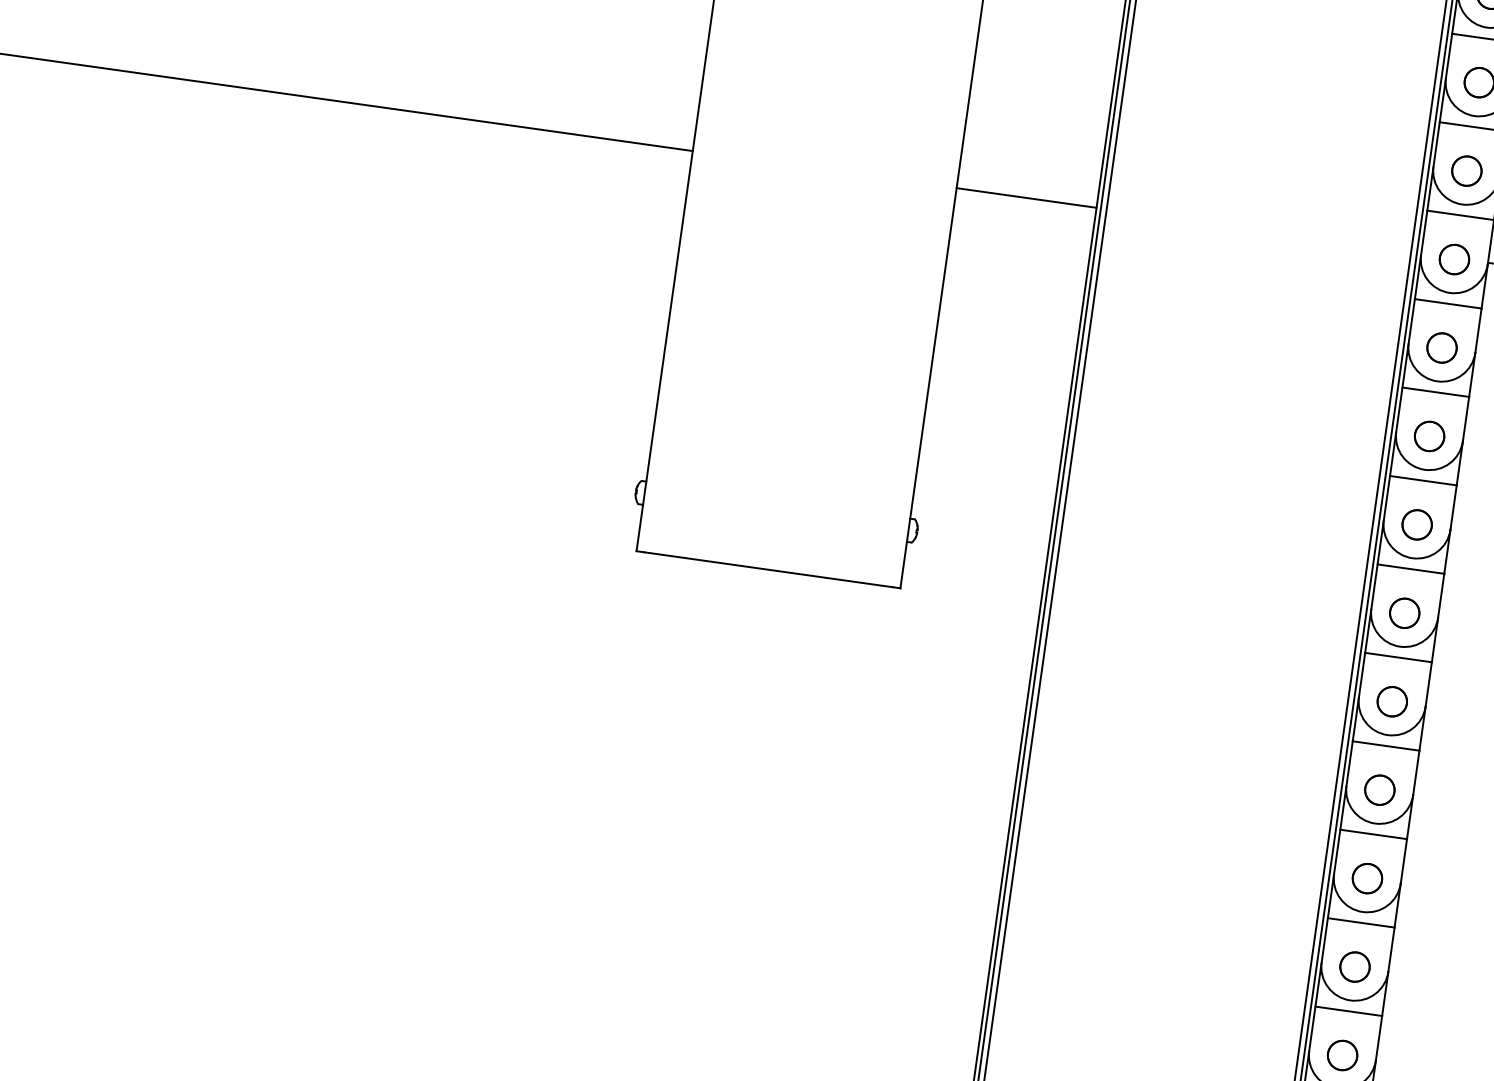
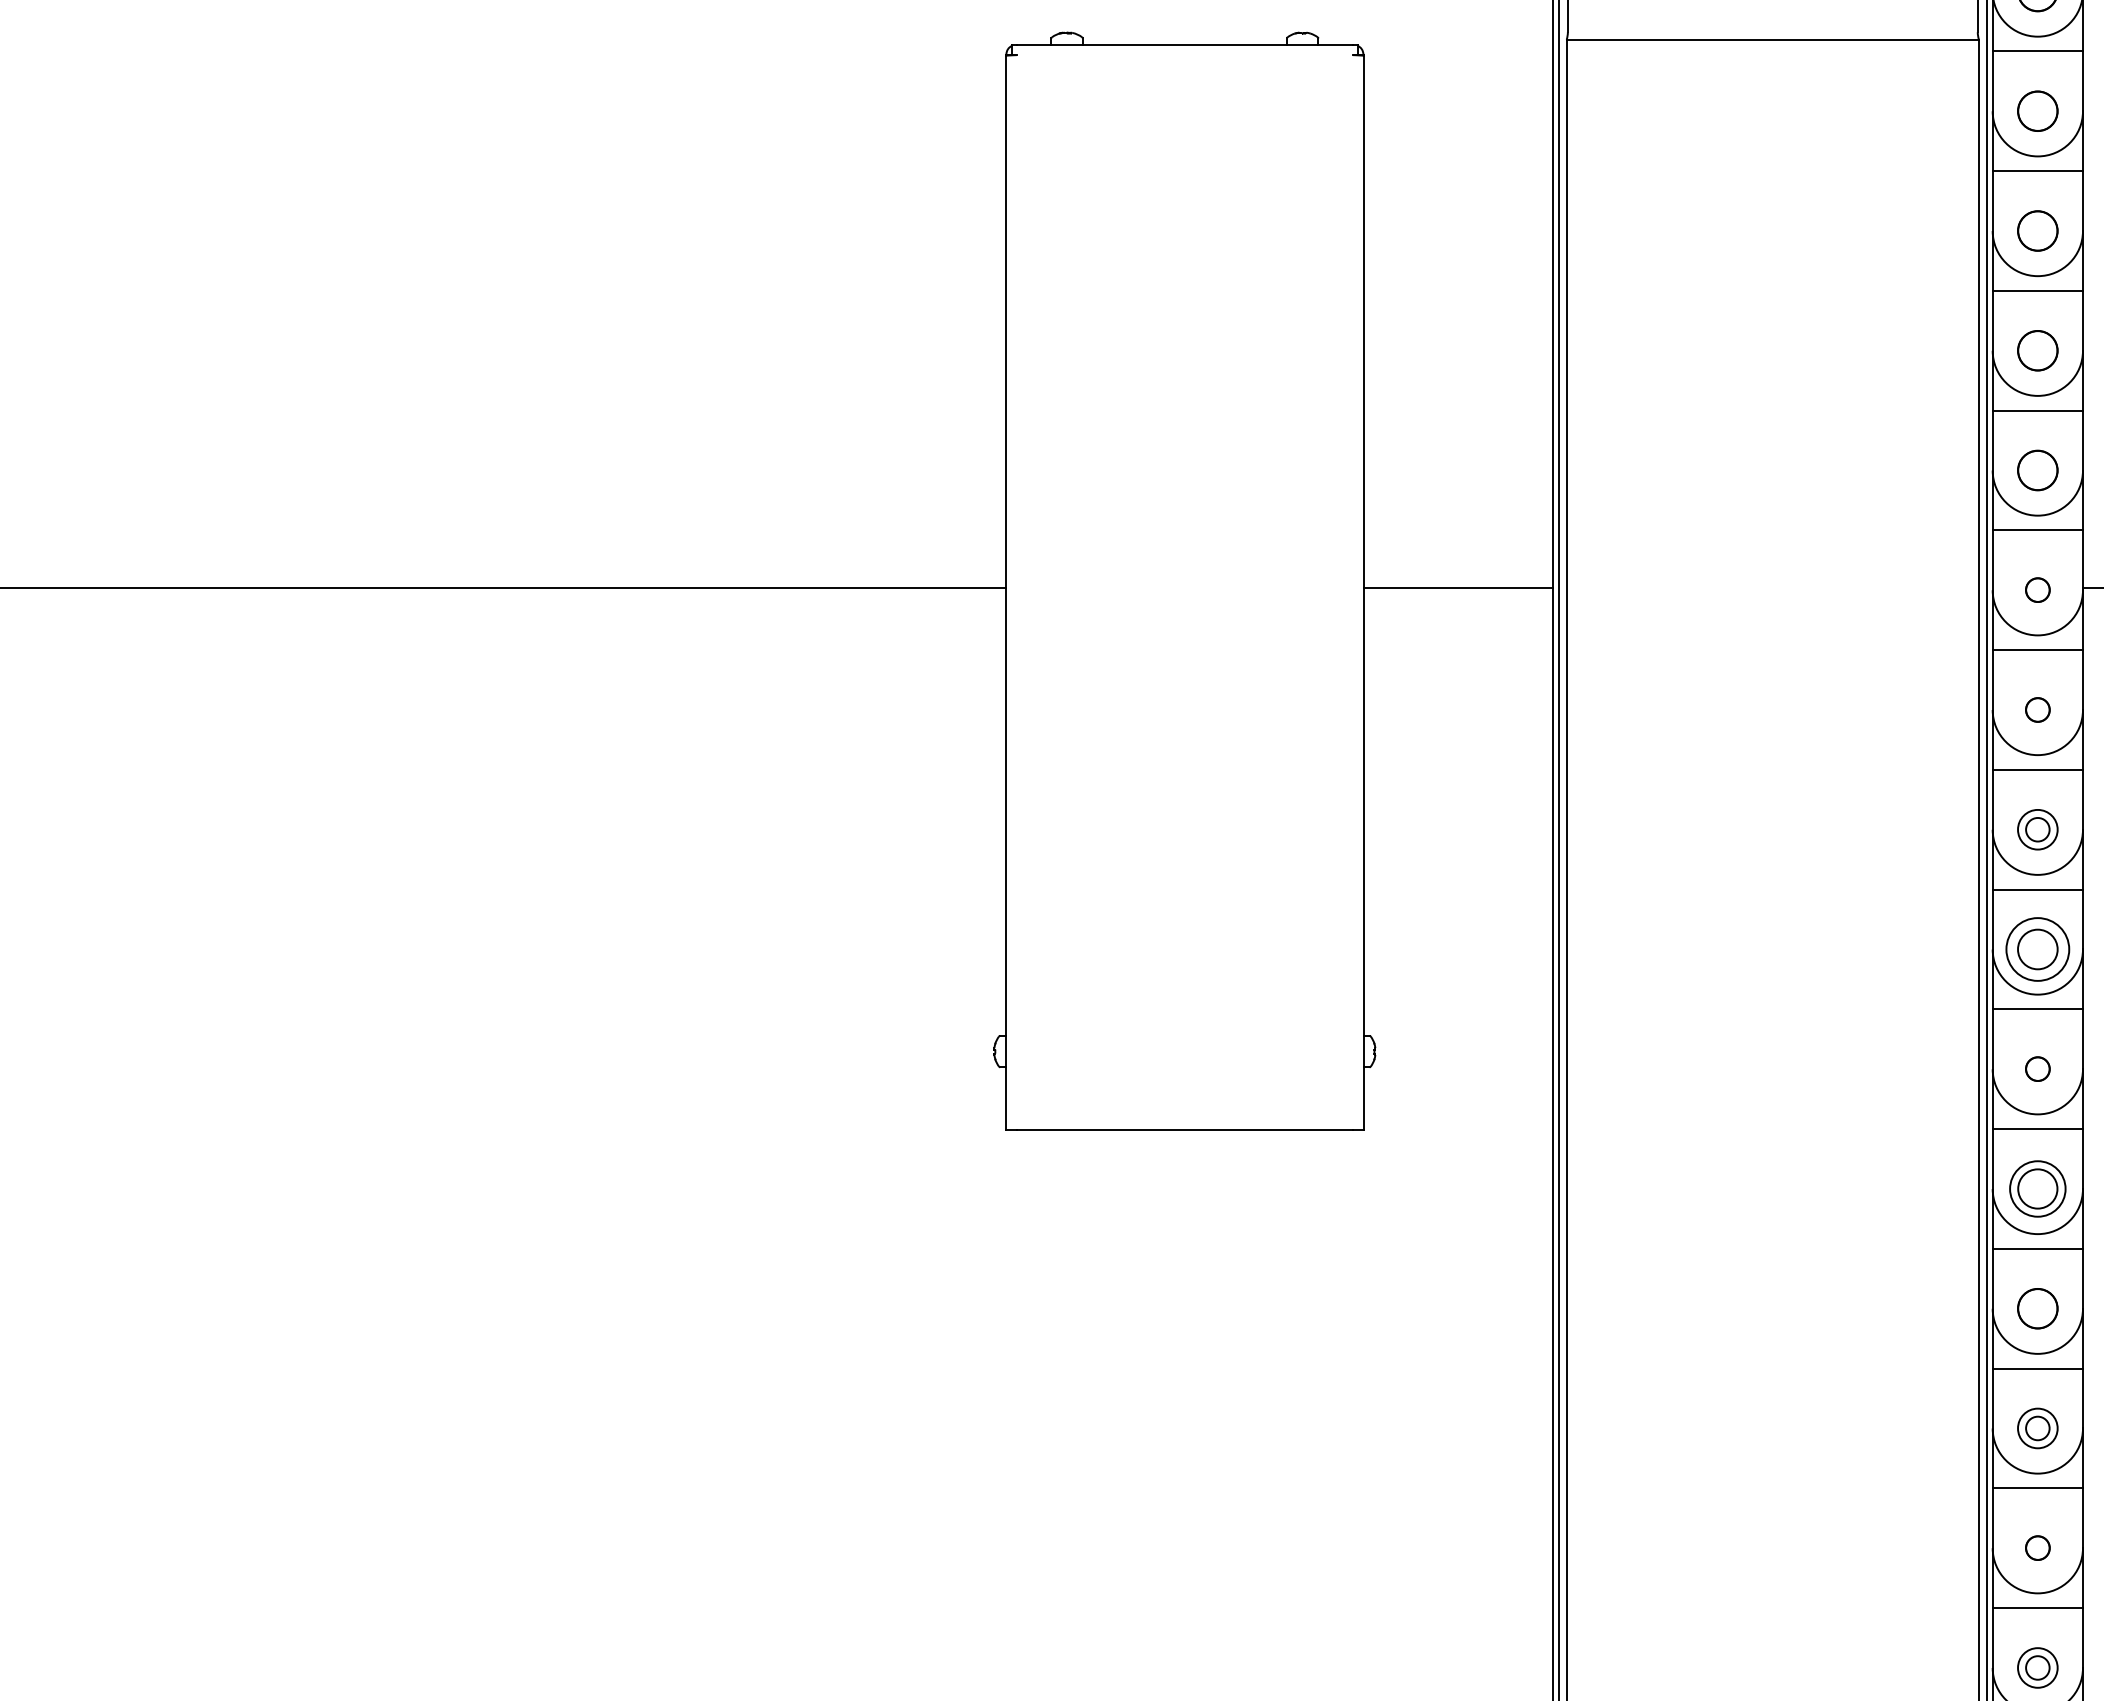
circle: (1454, 258) -> (2037, 589), size x0.6
circle: (1441, 347) -> (2037, 709), size x0.6
circle: (1429, 436) -> (2037, 829), size x0.6
circle: (1416, 524) -> (2037, 949), size x1.6
circle: (1404, 612) -> (2037, 1068), size x0.6
circle: (1392, 701) -> (2037, 1188), size x1.4
circle: (1367, 878) -> (2037, 1428), size x0.6
circle: (1354, 966) -> (2037, 1547), size x0.6
circle: (1342, 1055) -> (2037, 1667), size x0.6

